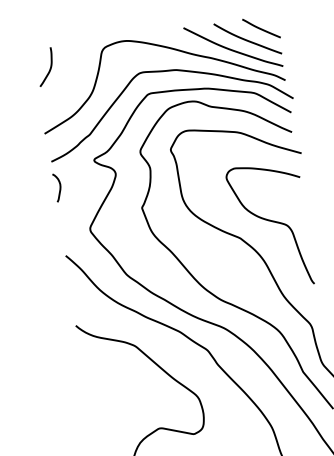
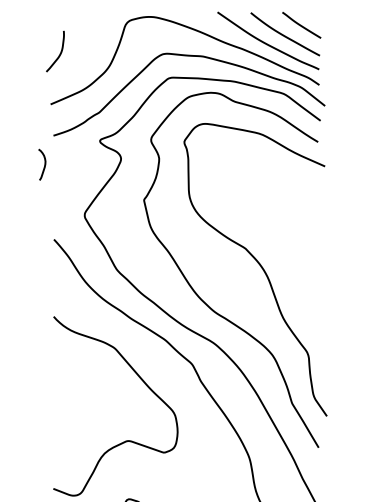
curve: (49, 68) -> (59, 53), moved
curve: (59, 187) -> (44, 164), moved
curve: (270, 221) -> (280, 235), removed

